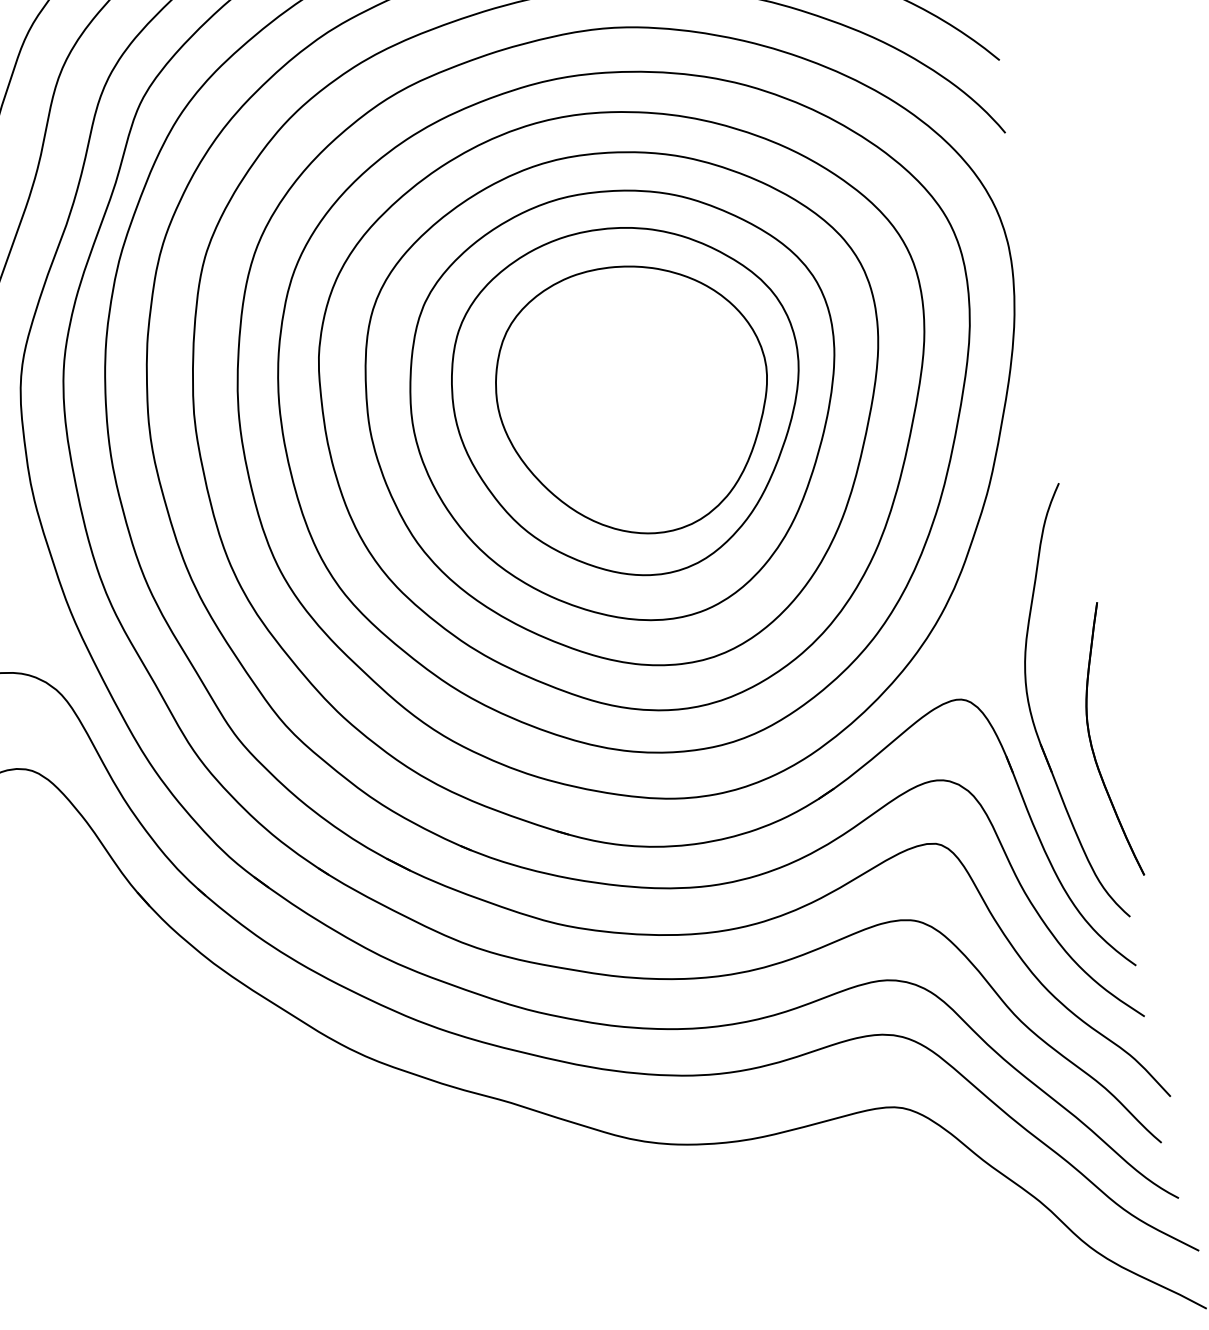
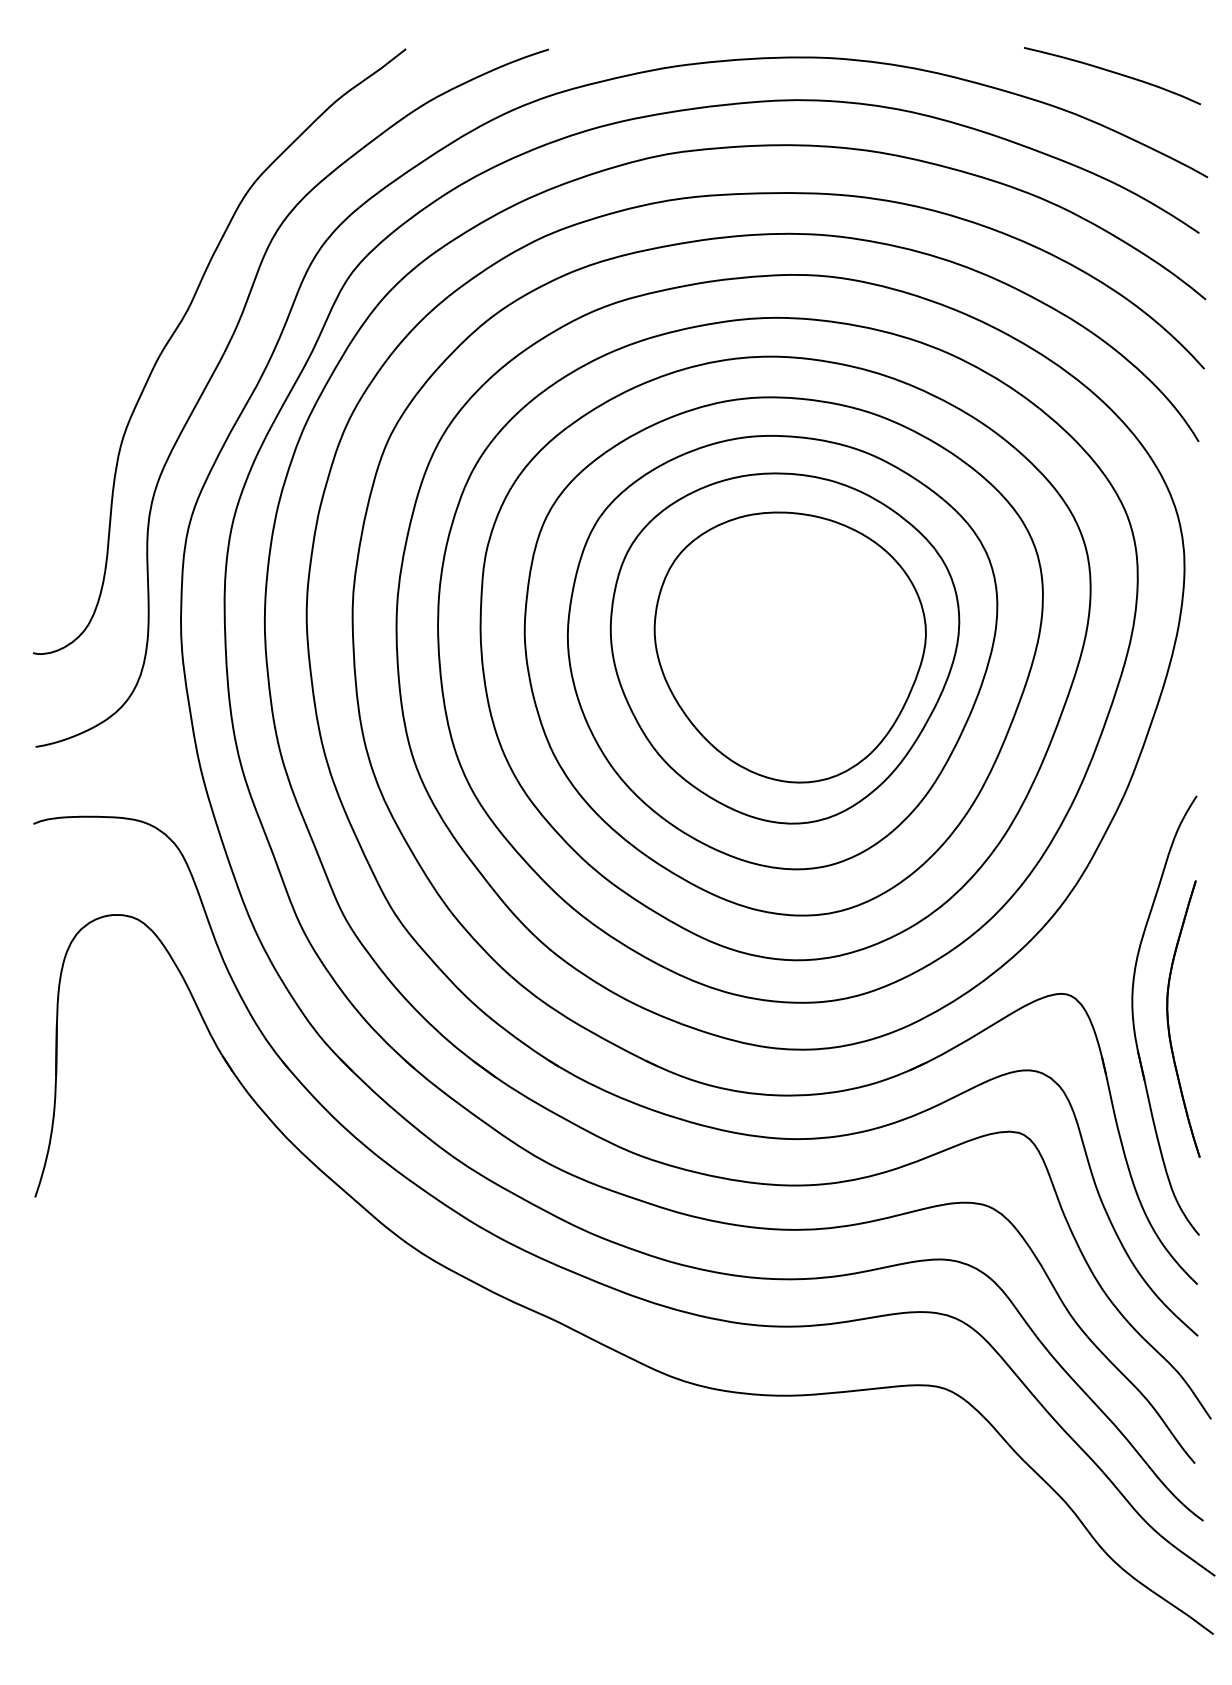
part: (1091, 742) -> (1168, 1018), moved

